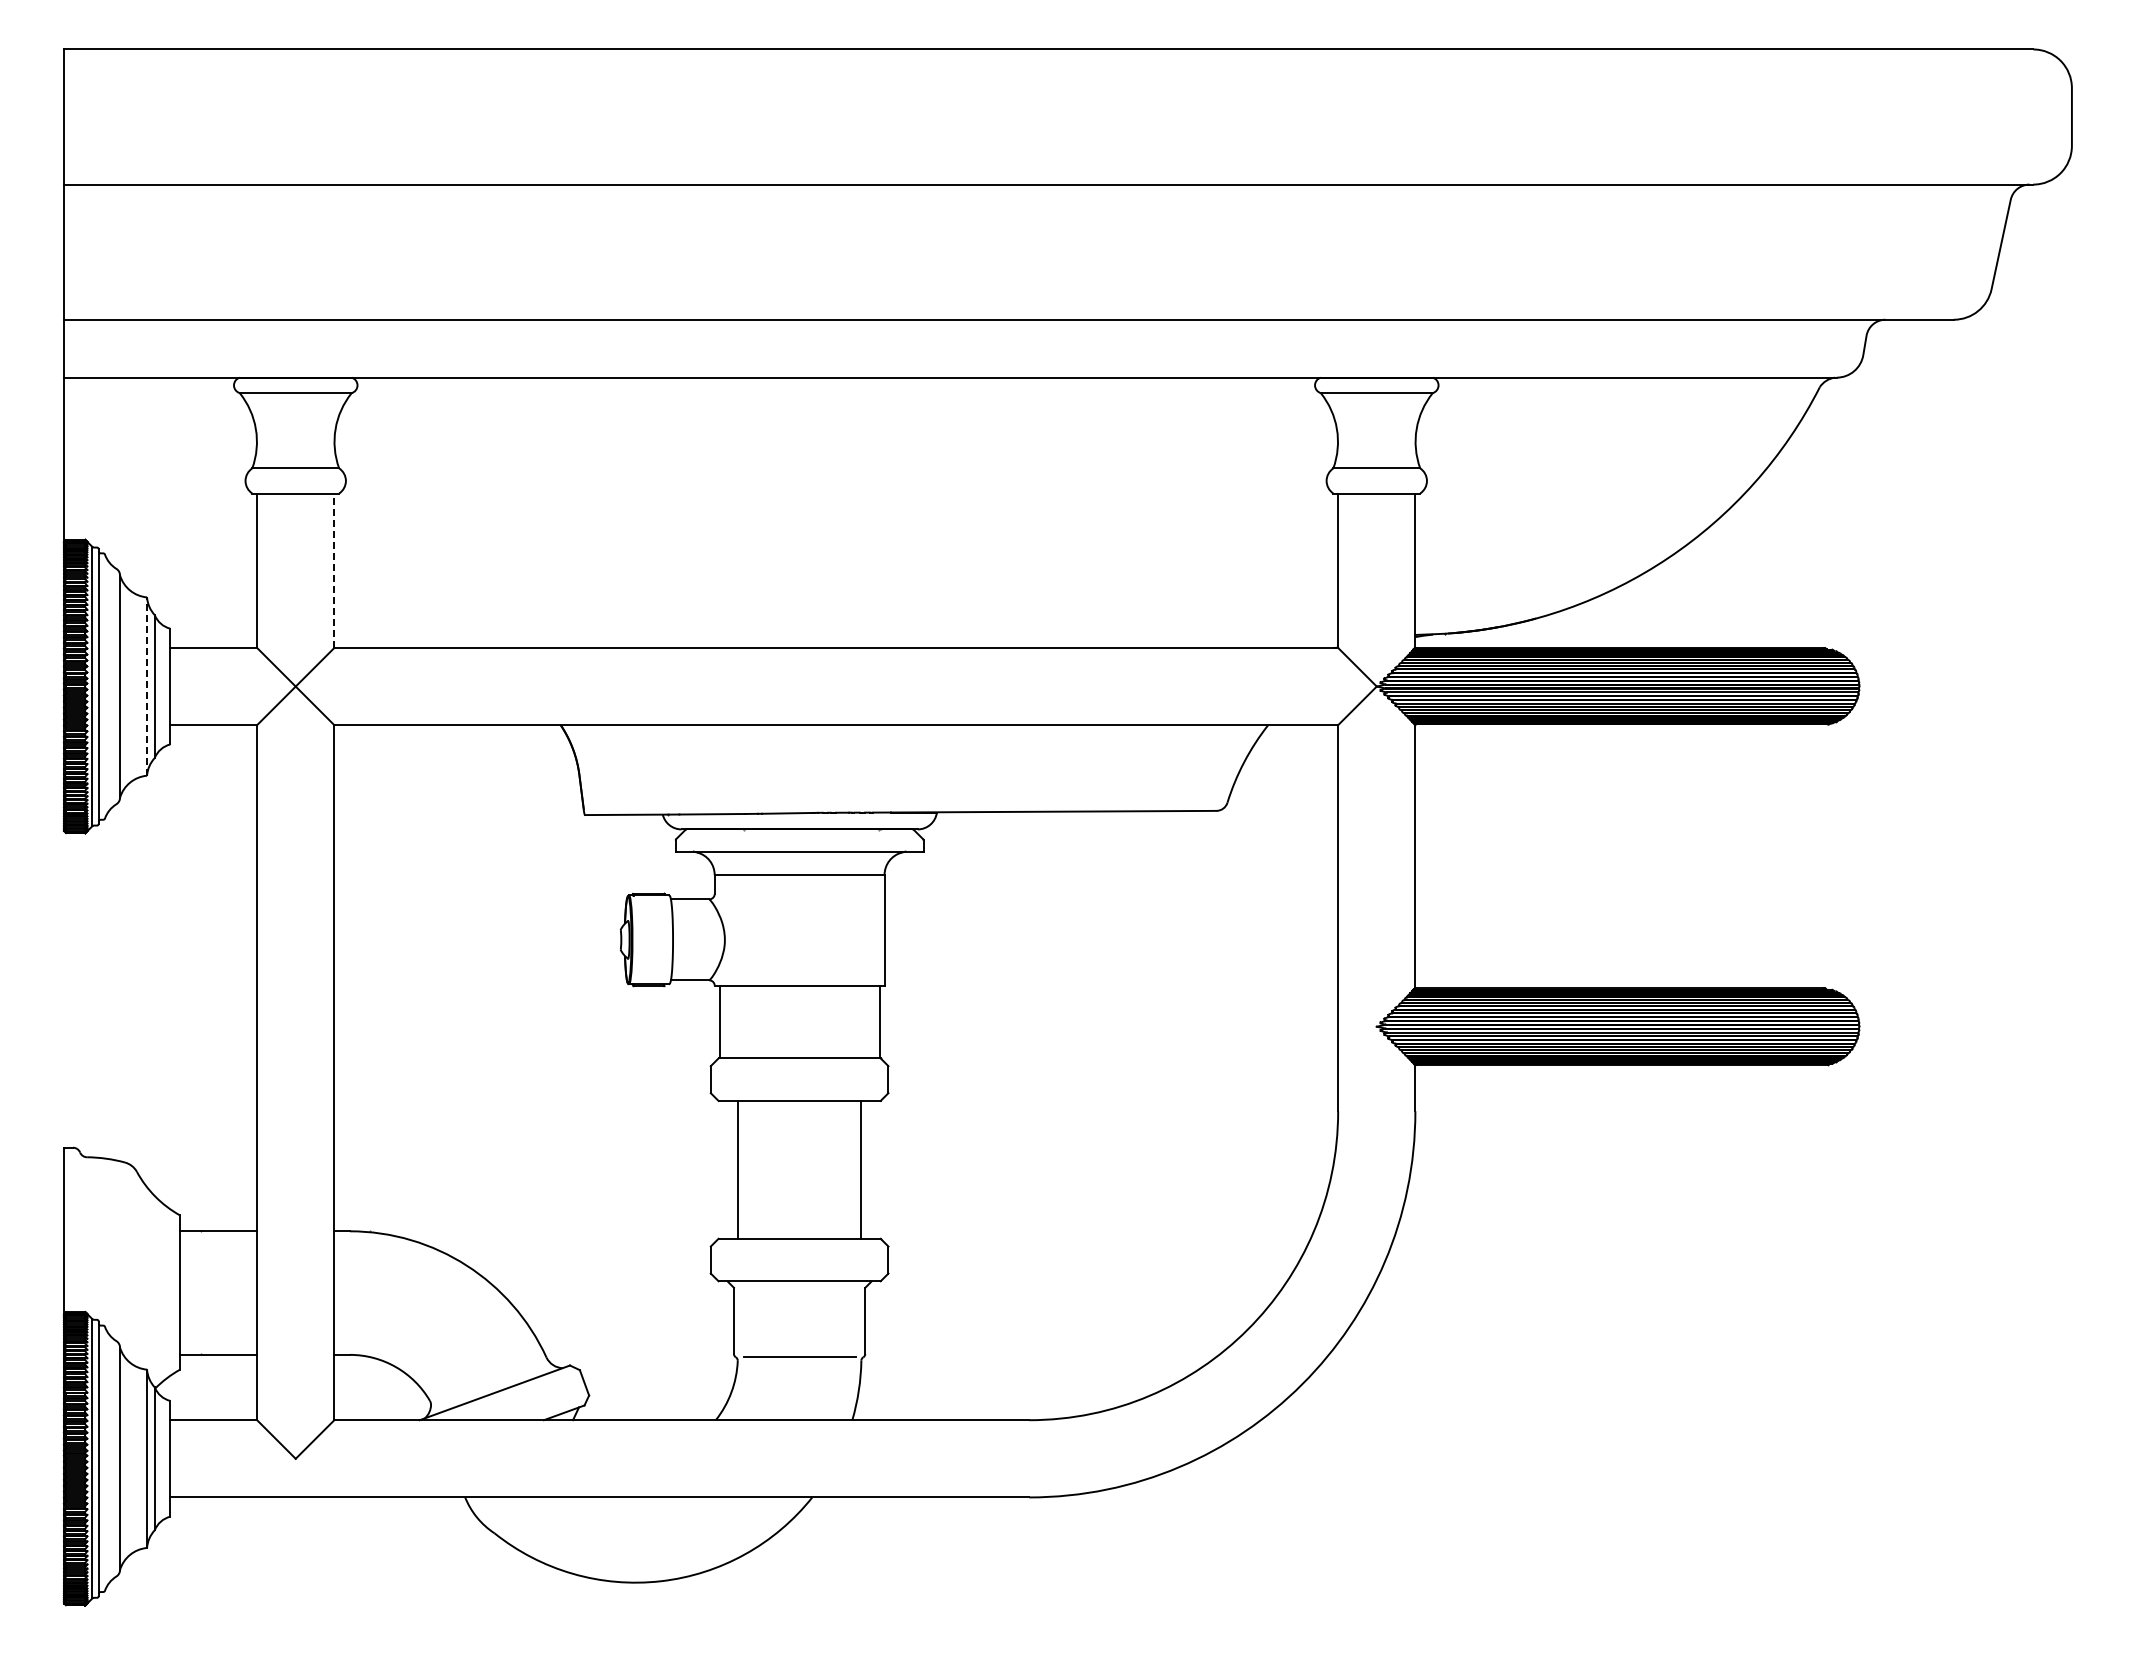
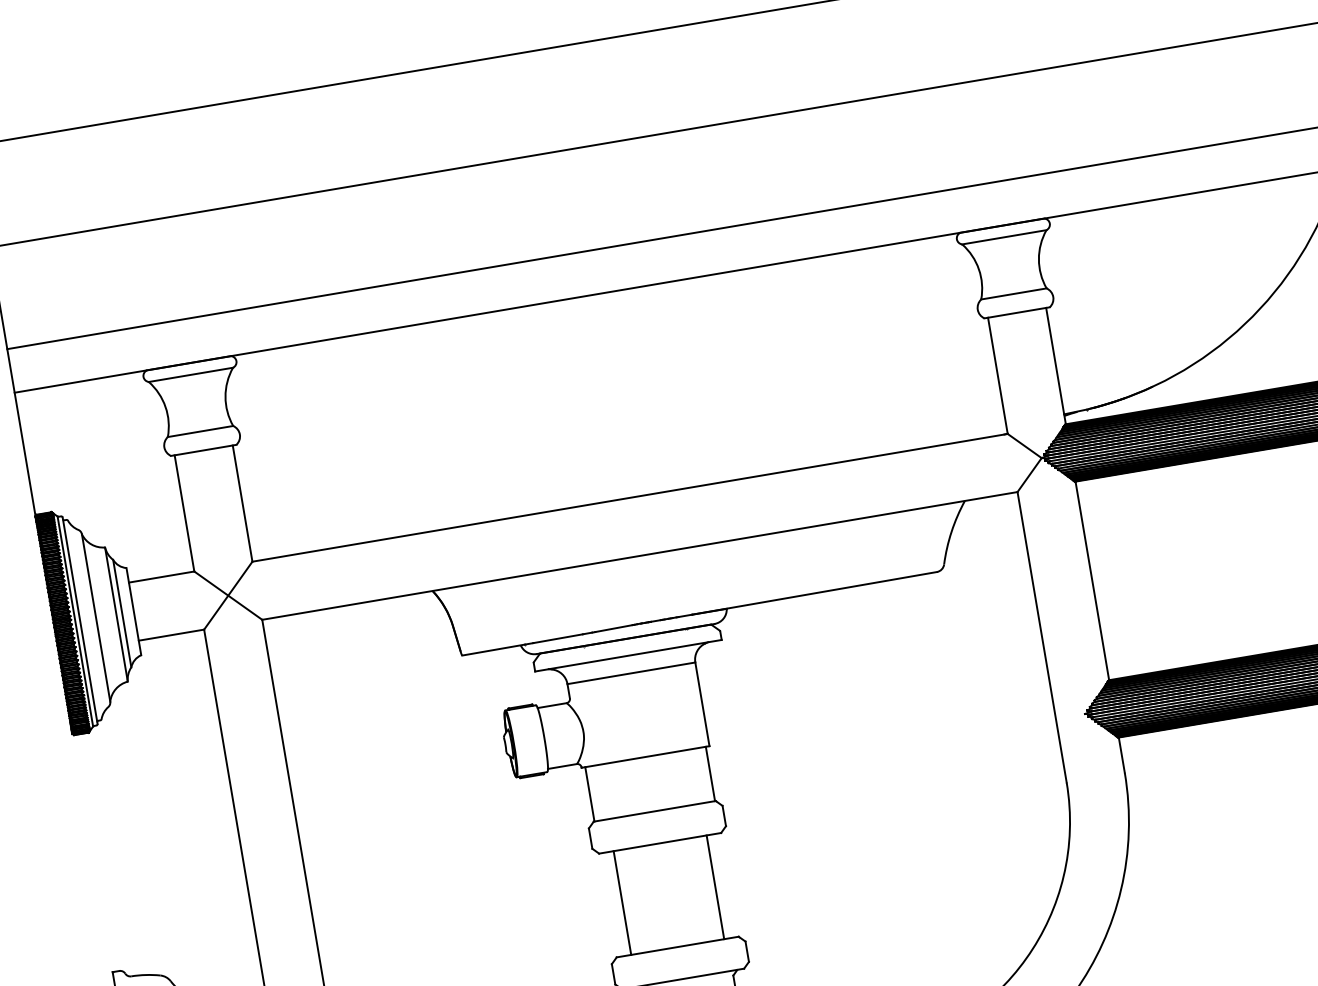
line: (334, 570) -> (242, 503), dashed -> solid
line: (147, 686) -> (116, 614), dashed -> solid

